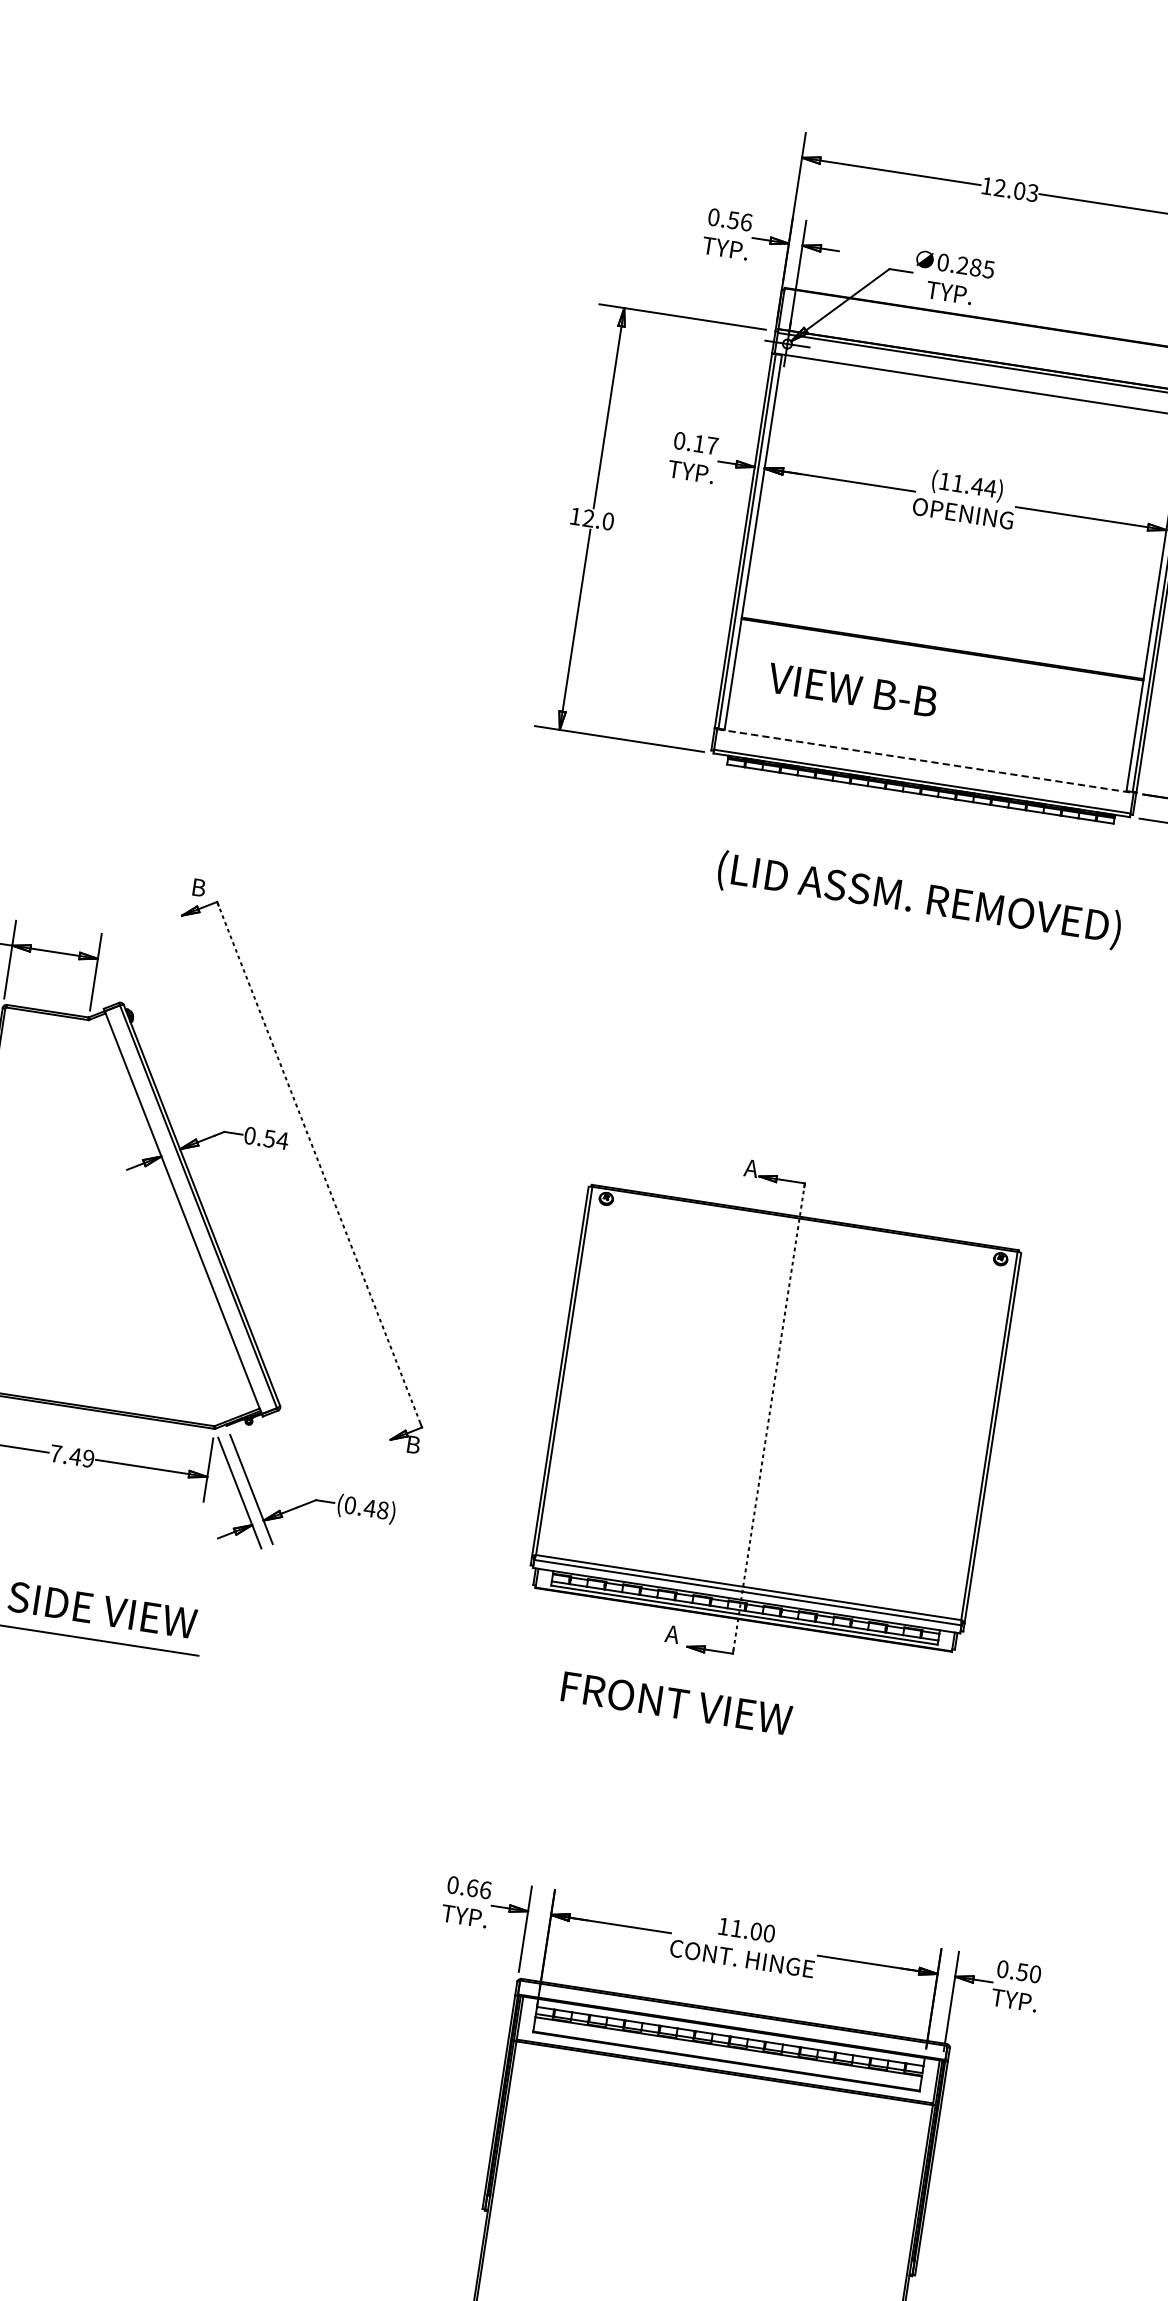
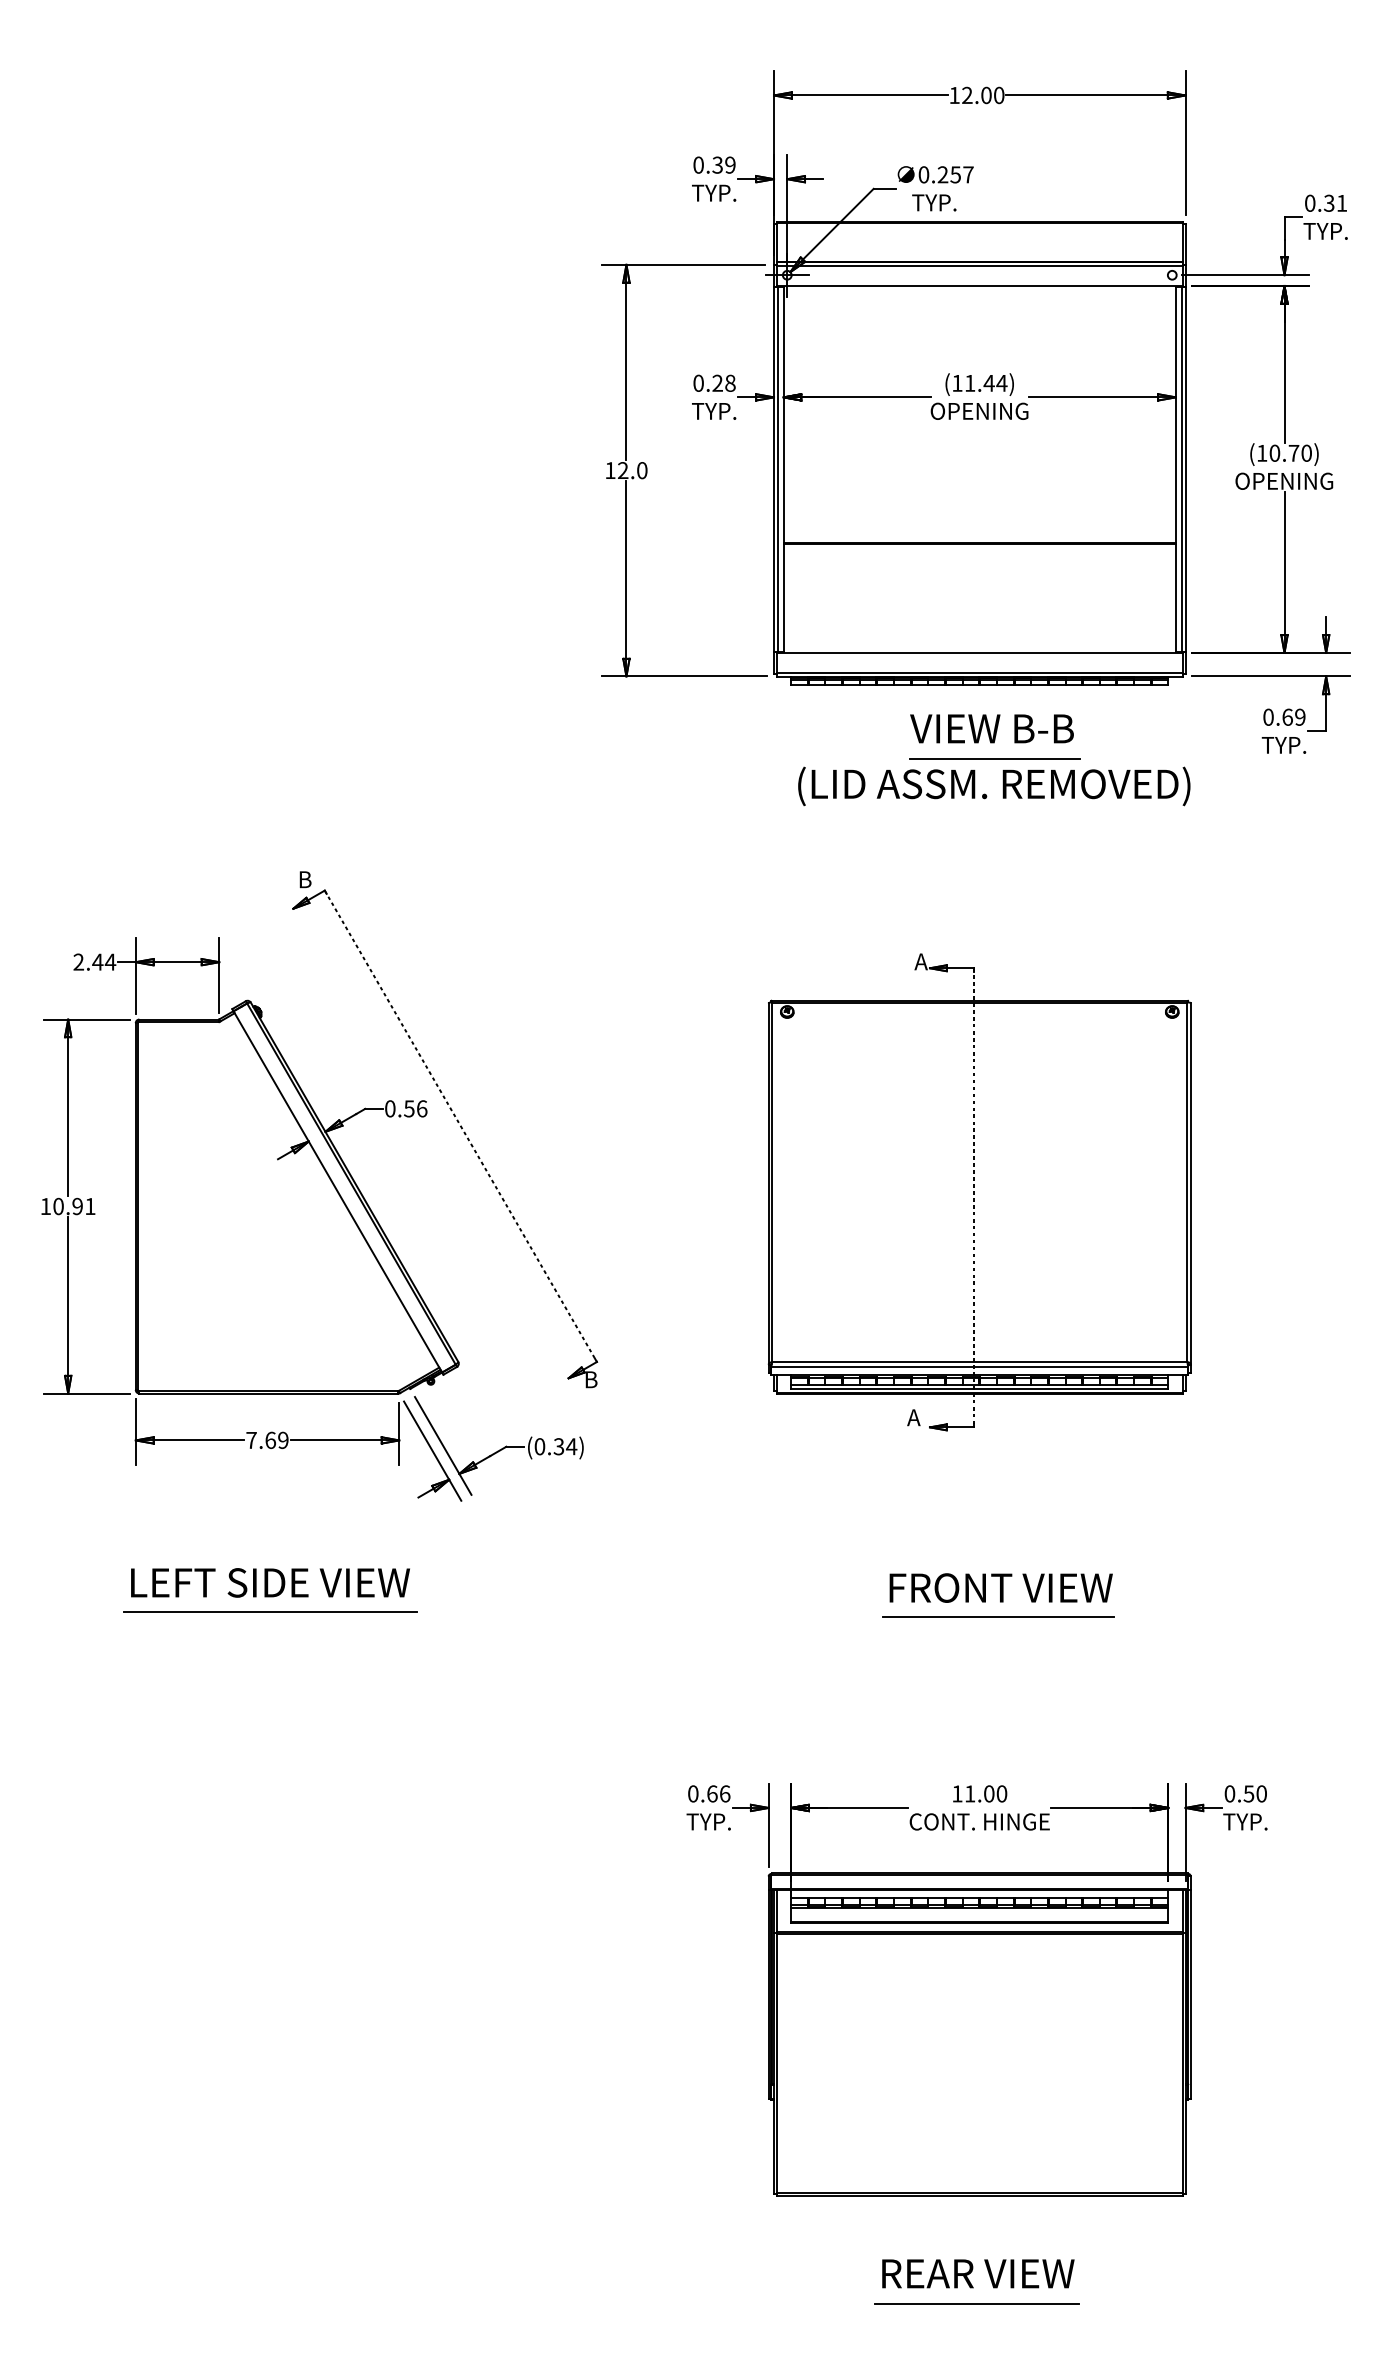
text: (1032, 193) -> (998, 95), 12.03 -> 12.00
text: (740, 220) -> (724, 164), 0.56 -> 0.39
text: (981, 268) -> (961, 174), 0.285 -> 0.257
text: (705, 443) -> (723, 382), 0.17 -> 0.28
text: (852, 689) -> (991, 728), moved
line: (926, 760) -> (980, 652), dashed -> solid
line: (923, 871) -> (994, 758), added
text: (282, 1140) -> (421, 1108), 0.54 -> 0.56
part: (774, 1413) -> (979, 1192), moved
text: (75, 1456) -> (270, 1440), 7.49 -> 7.69
text: (376, 1509) -> (565, 1446), (0.48) -> (0.34)
text: (676, 1702) -> (1000, 1587), moved
line: (793, 1752) -> (998, 1617), added

